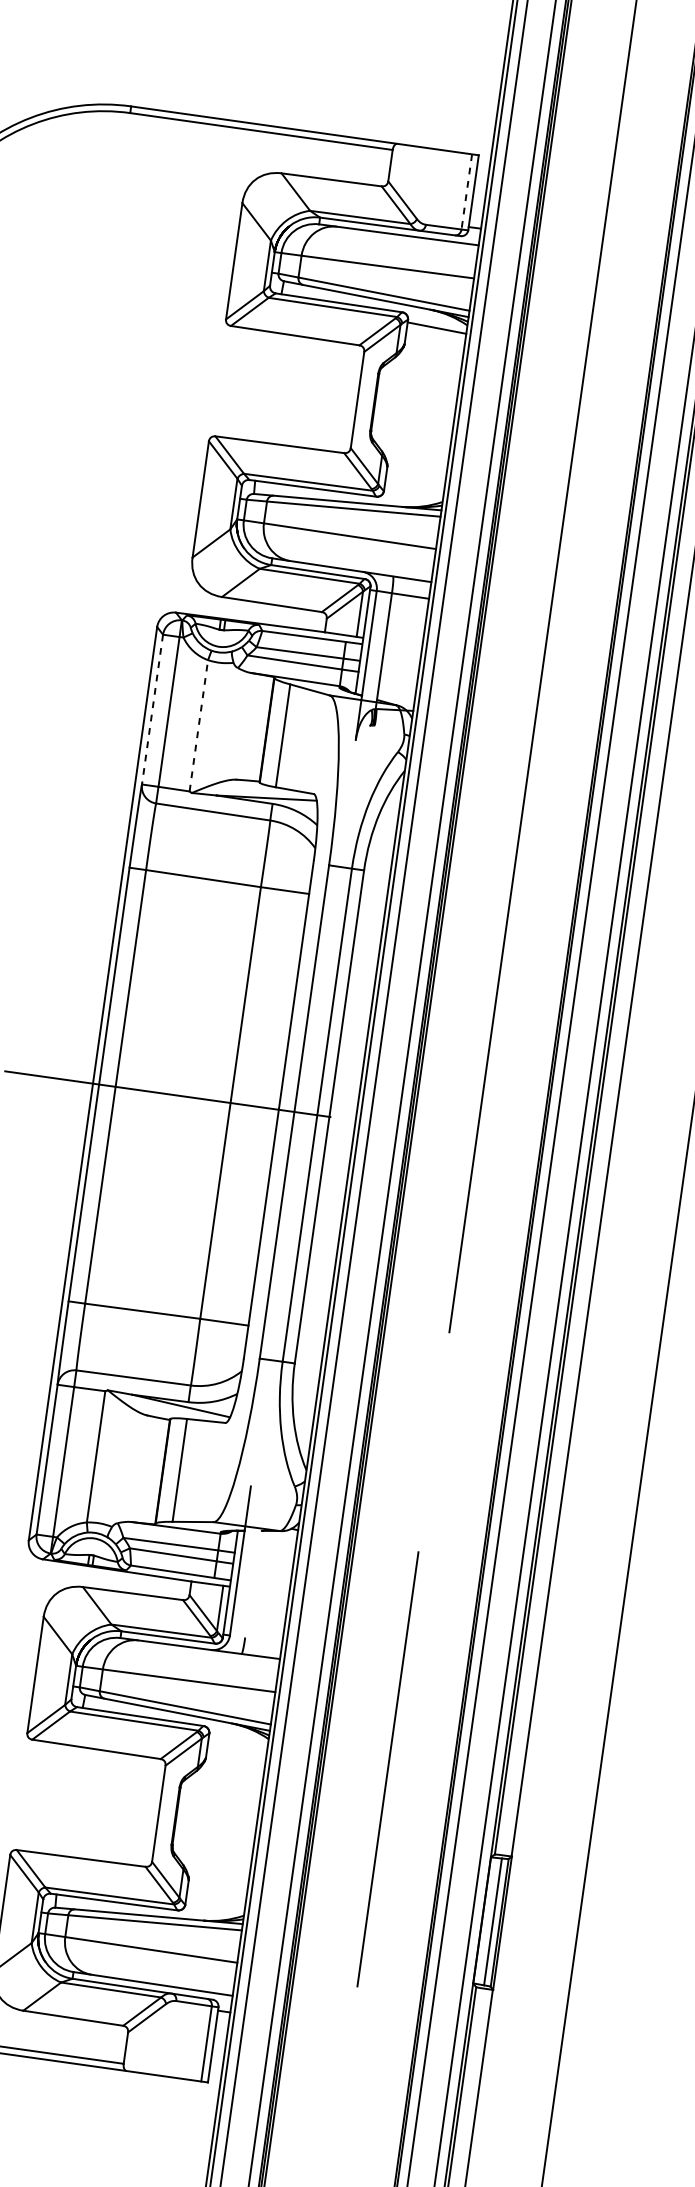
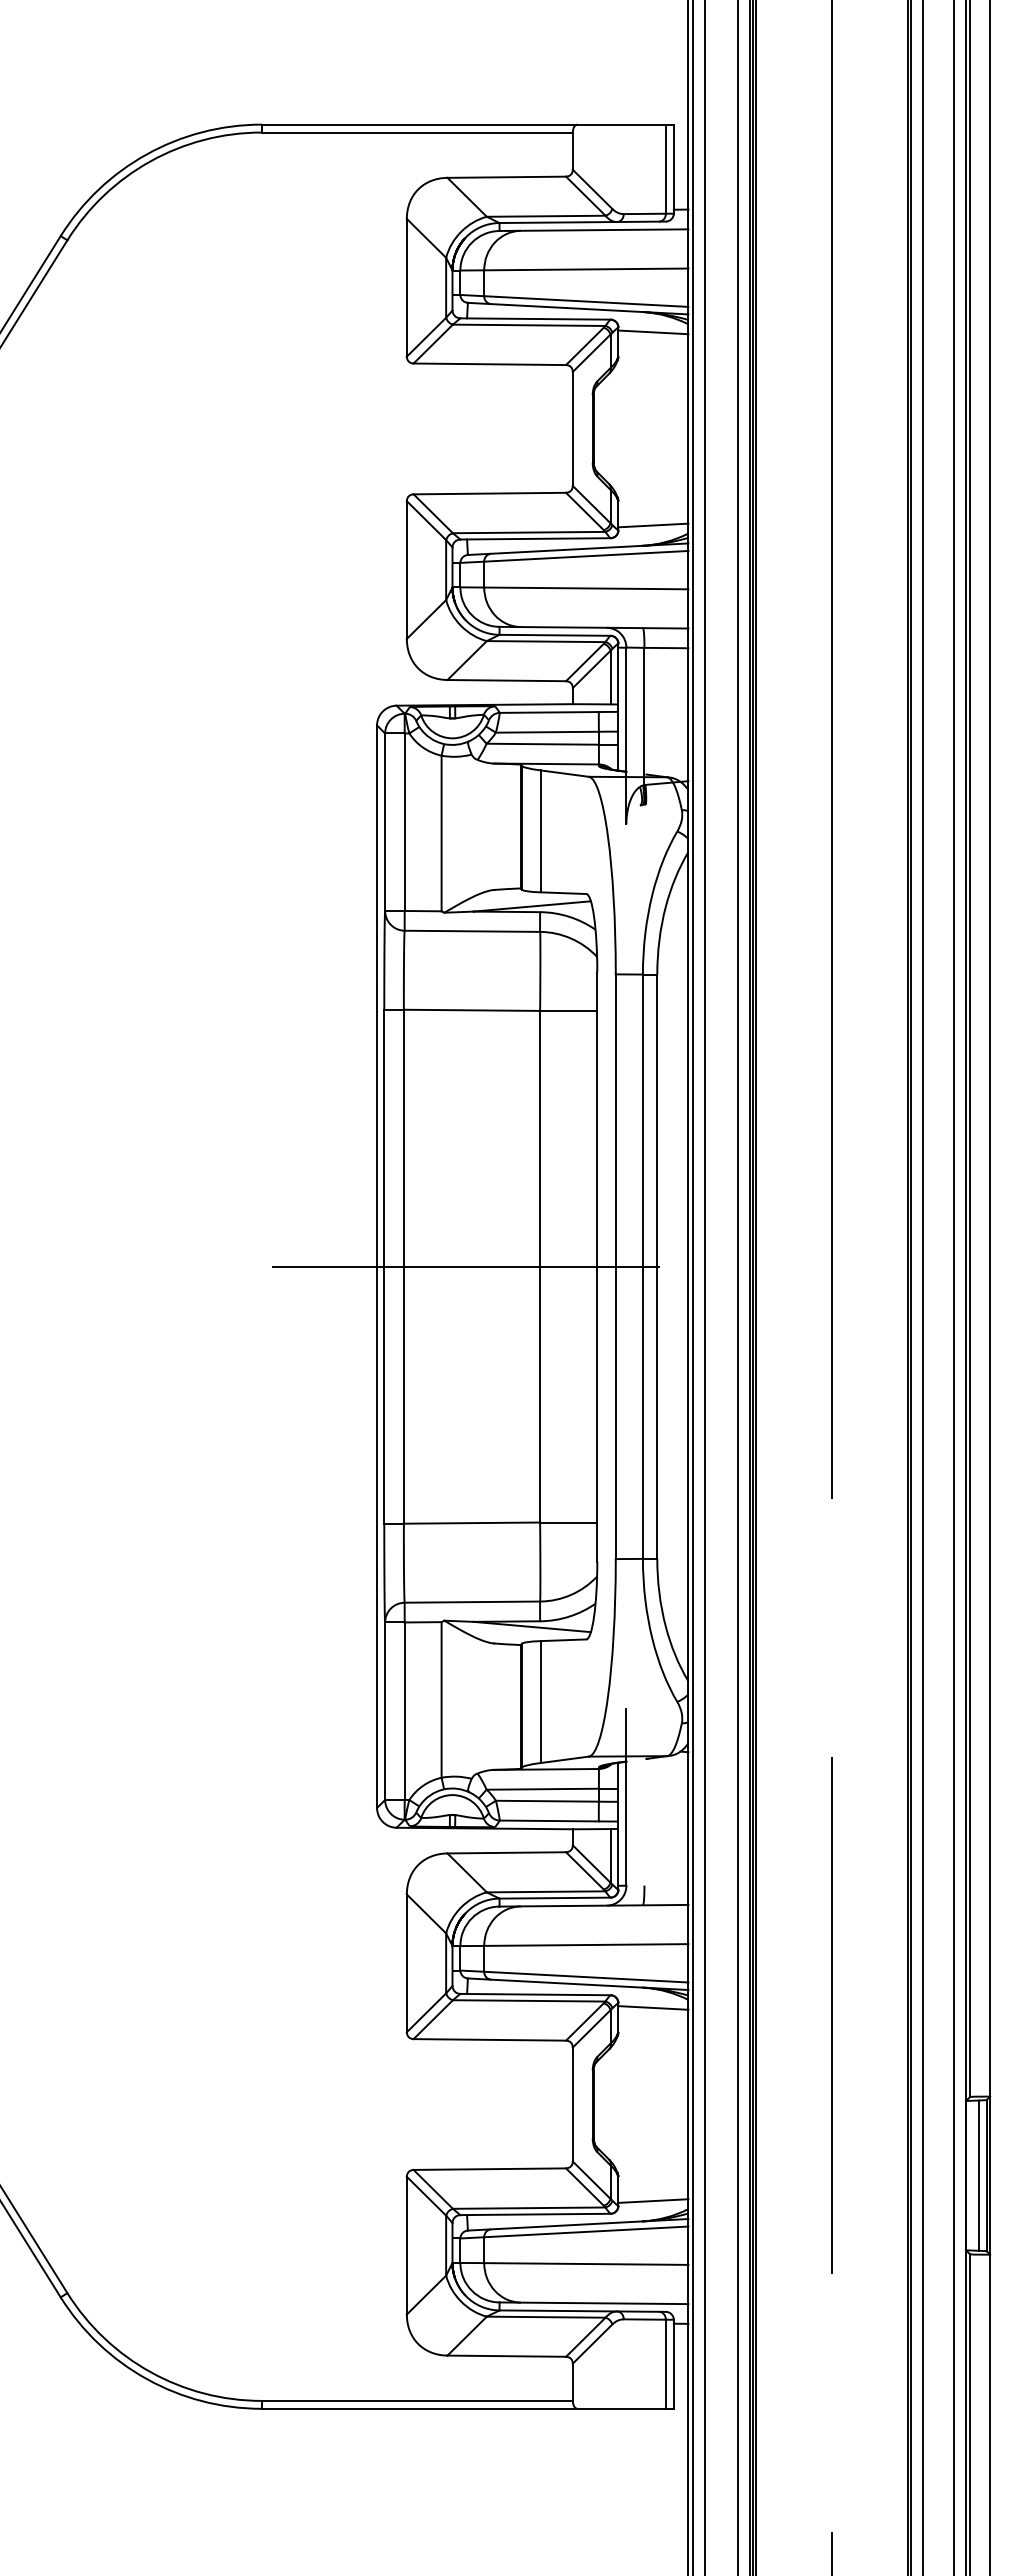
line: (466, 192) -> (665, 169), dashed -> solid
line: (414, 491) -> (653, 525), added
line: (152, 709) -> (385, 822), dashed -> solid
line: (198, 725) -> (441, 833), dashed -> solid
line: (238, 1741) -> (653, 2007), added
line: (215, 1904) -> (653, 2200), added

